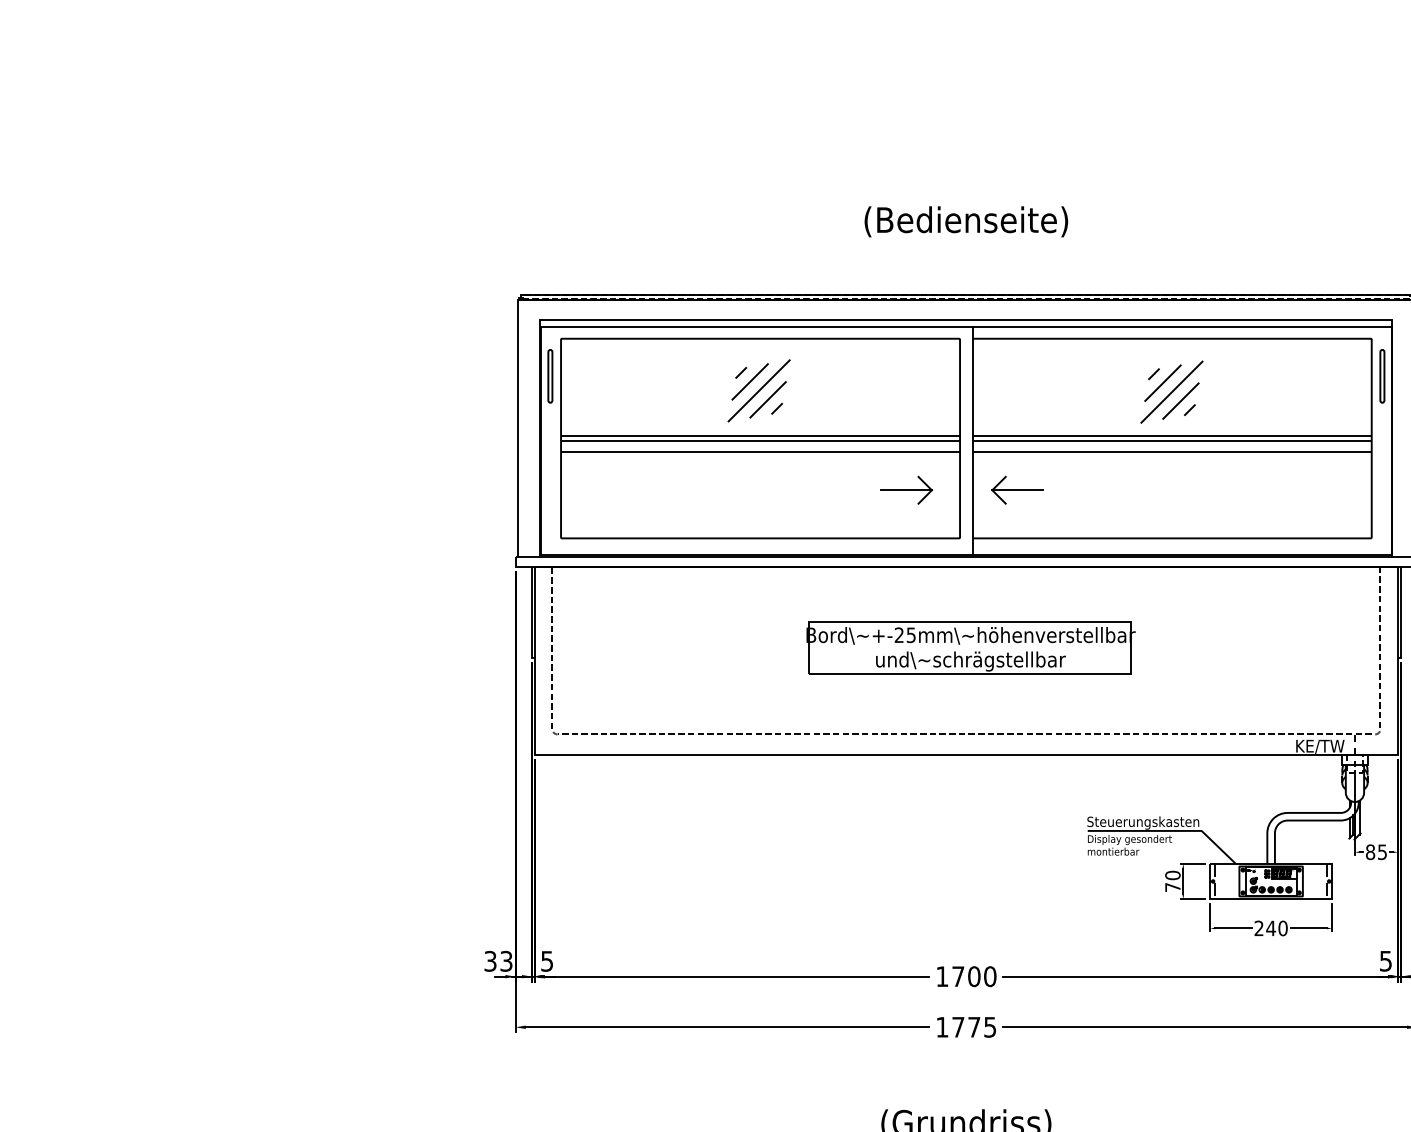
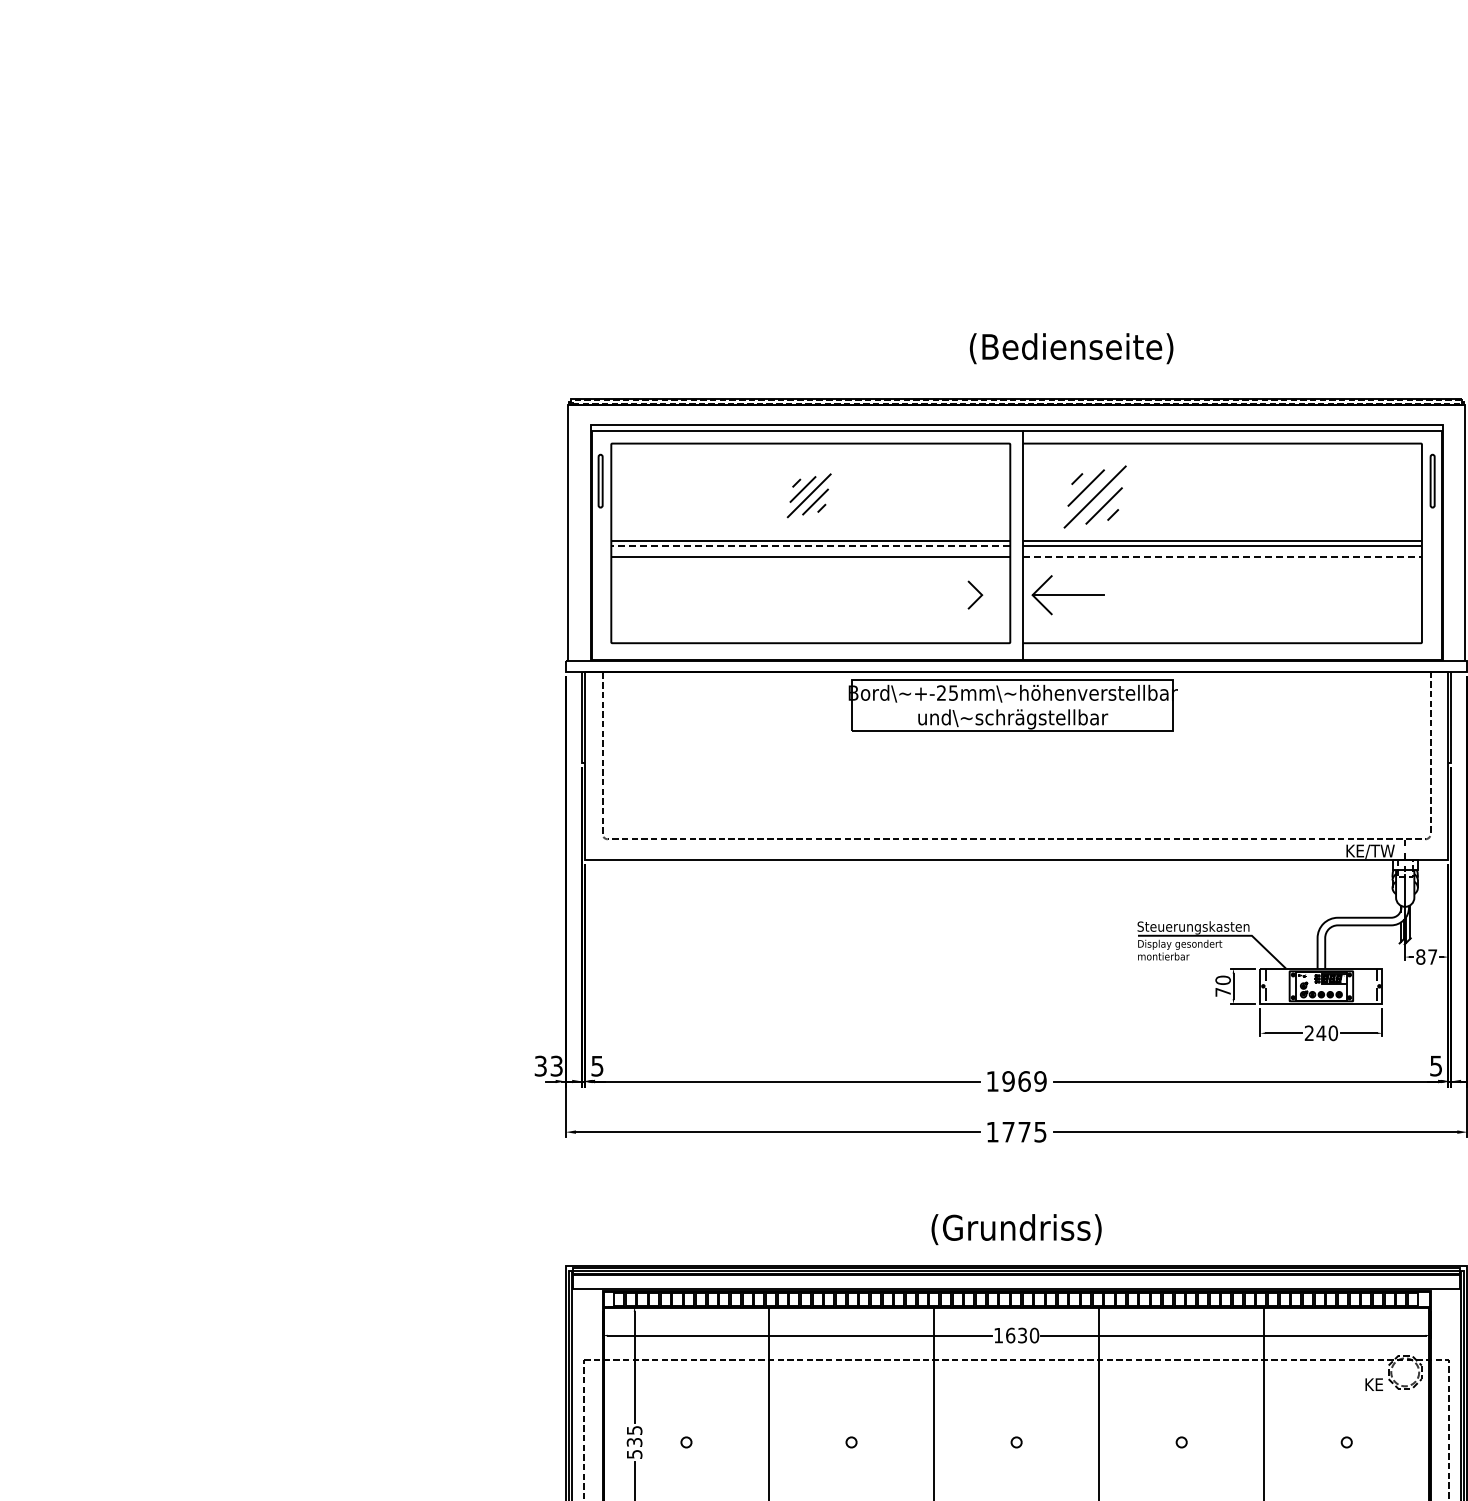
text: (966, 221) -> (1071, 348), moved
part: (758, 390) -> (808, 495), size x0.7
part: (1171, 391) -> (1094, 496), moved
line: (760, 440) -> (810, 545), solid -> dashed
line: (1172, 451) -> (1222, 556), solid -> dashed
part: (1017, 489) -> (1067, 594), size x1.4
line: (906, 490) -> (956, 595), removed
part: (970, 647) -> (1012, 705), moved
text: (1382, 851) -> (1432, 956), 85 -> 87
text: (974, 976) -> (1024, 1081), 1700 -> 1969

